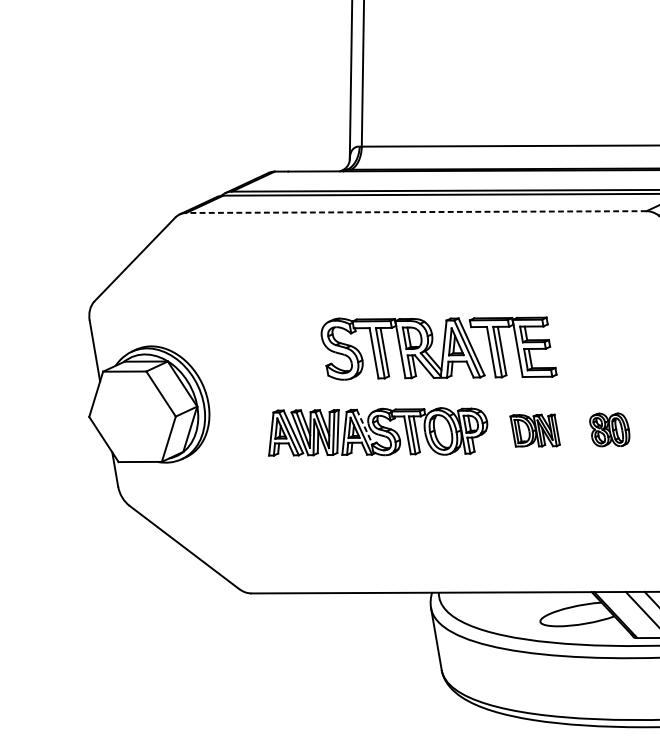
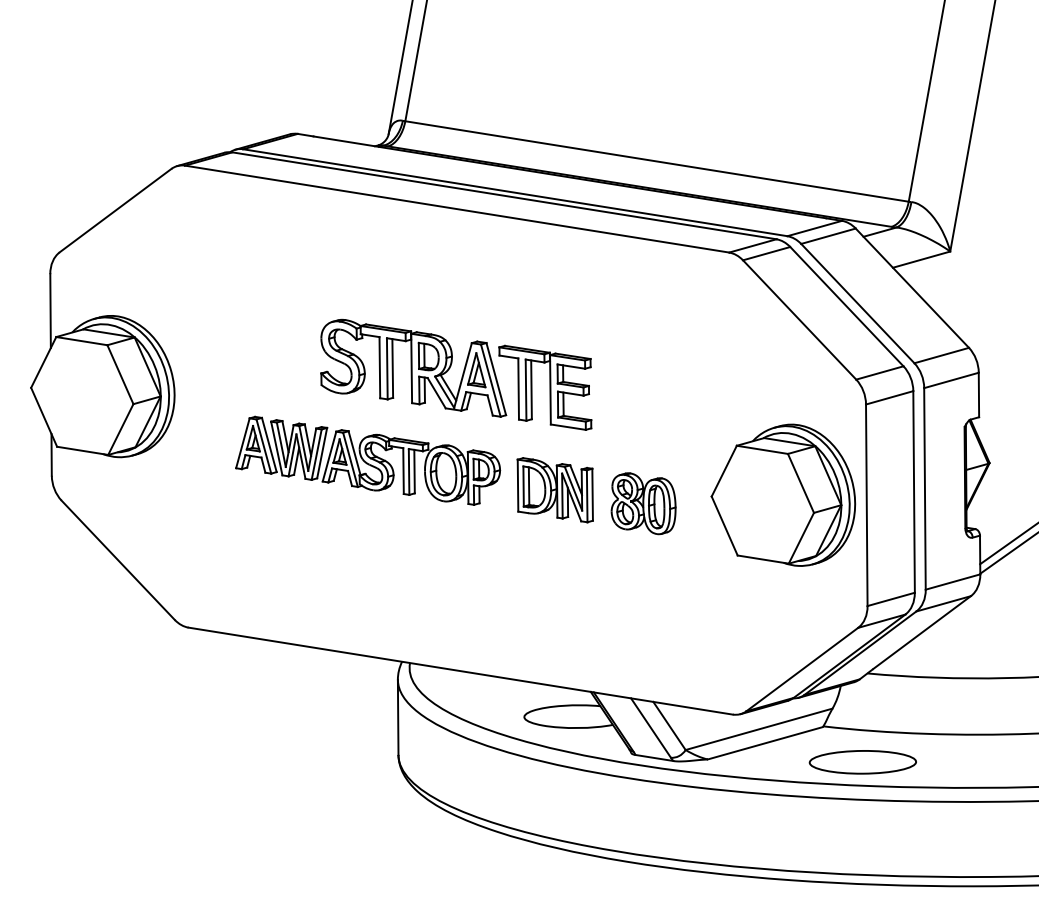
line: (416, 212) -> (457, 209), dashed -> solid
line: (364, 427) -> (354, 453), dashed -> solid
part: (609, 429) -> (643, 503), size x1.43
part: (534, 430) -> (554, 490), size x1.43

